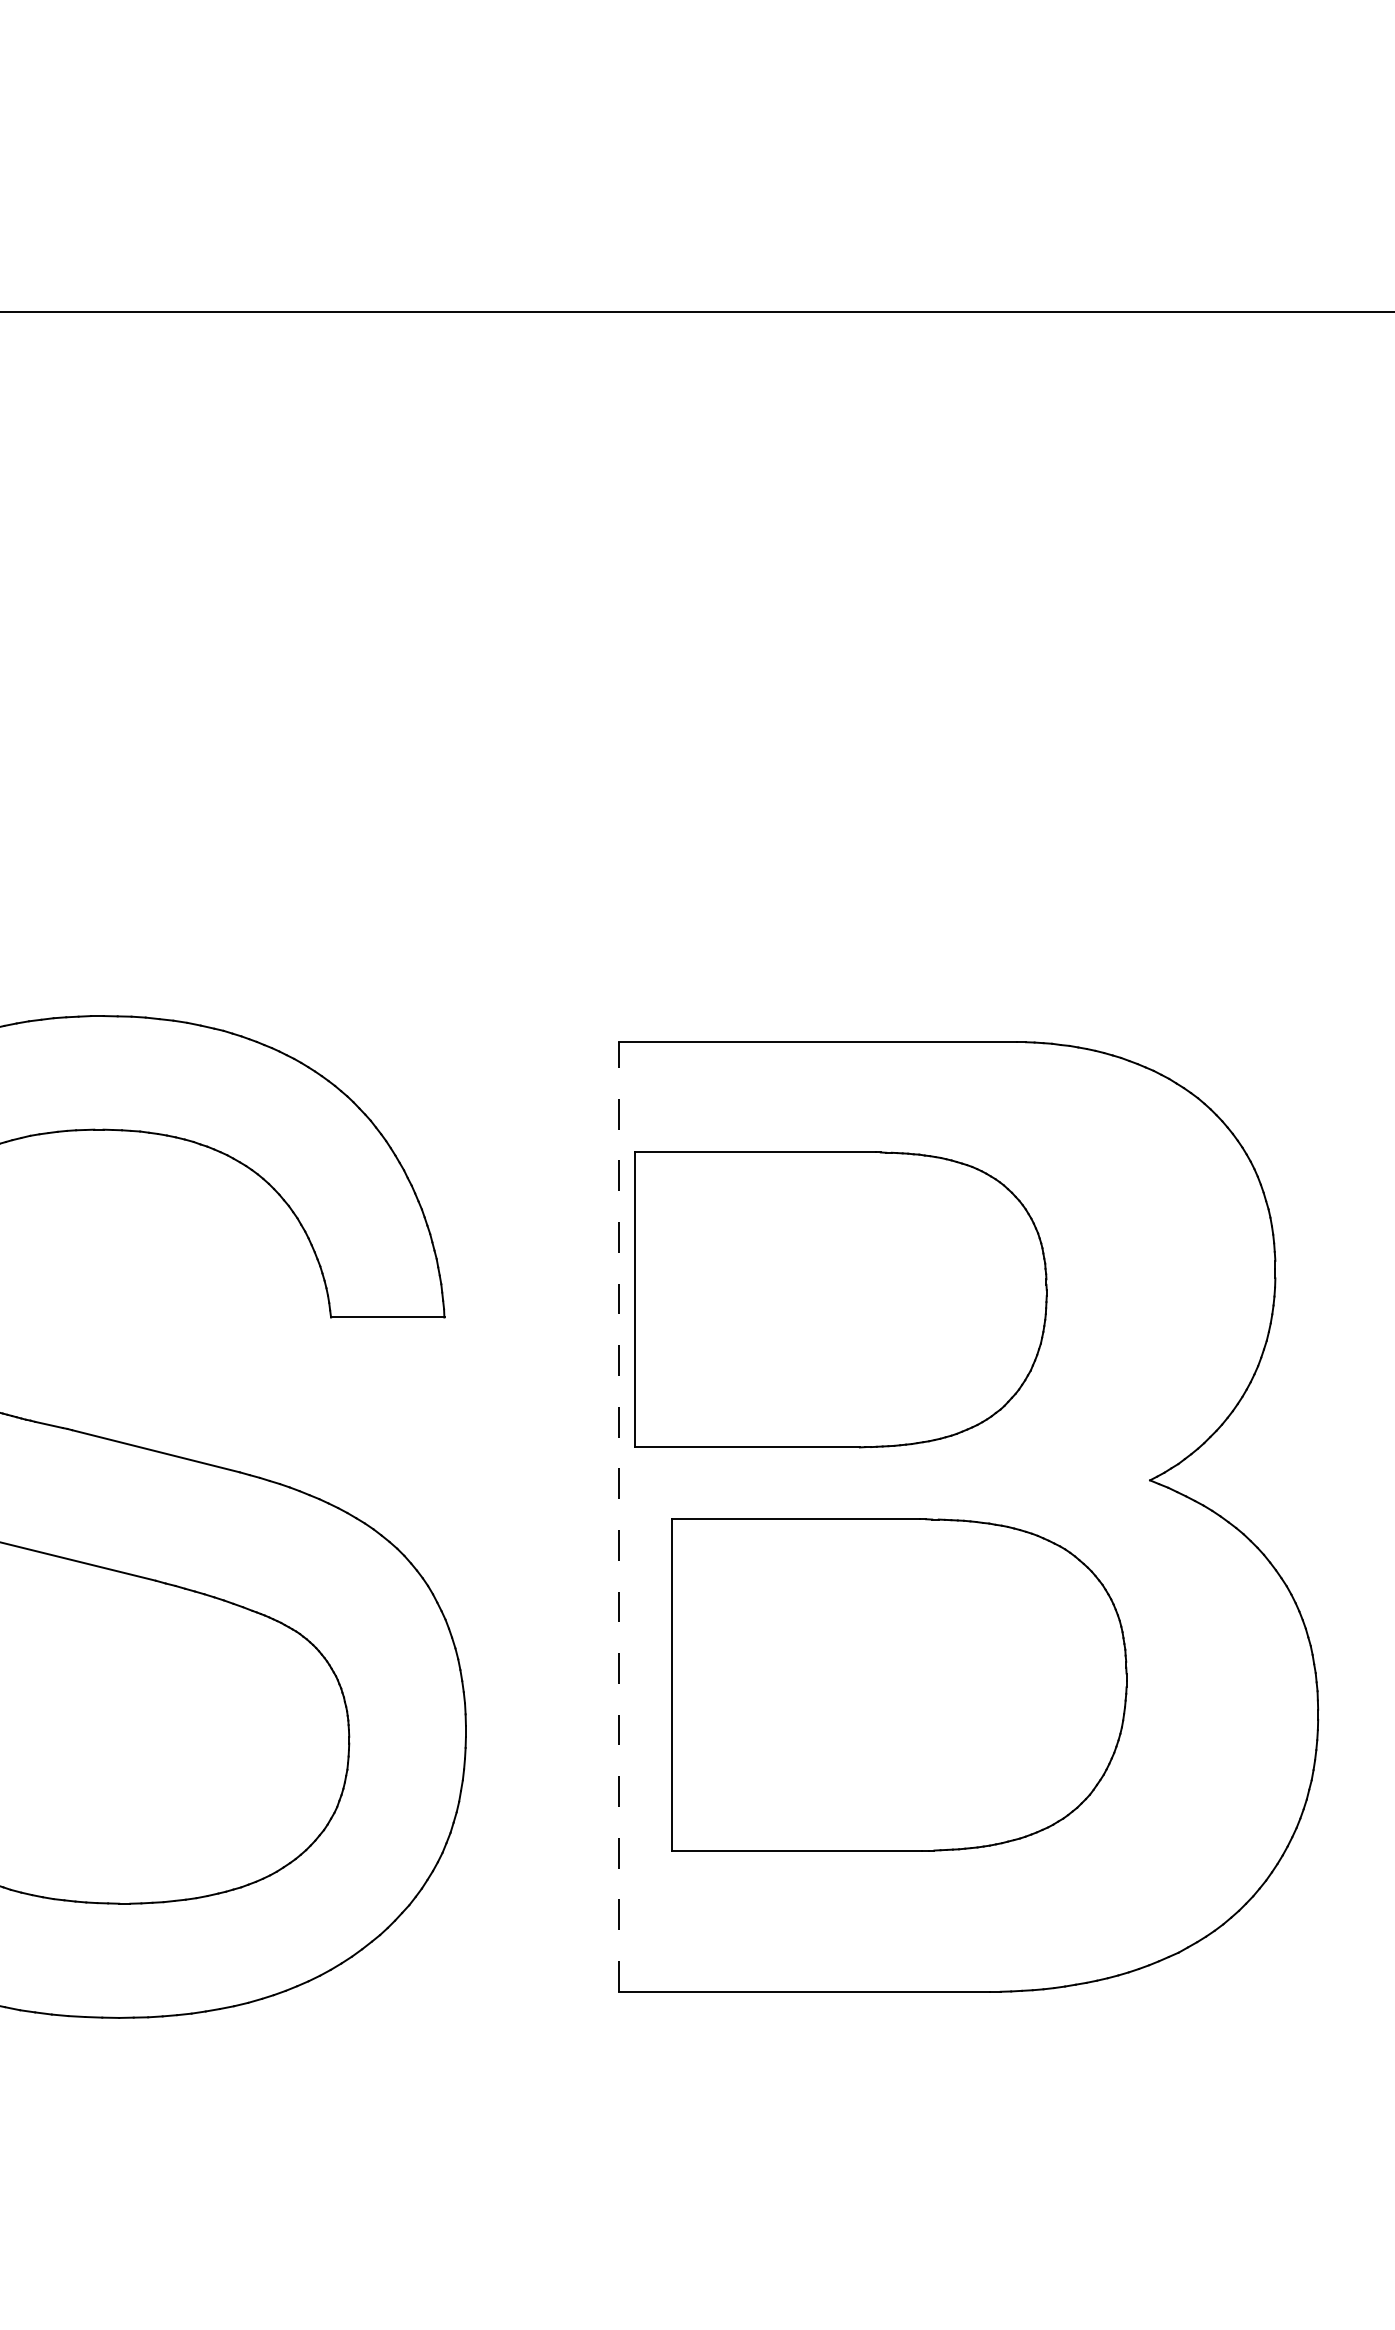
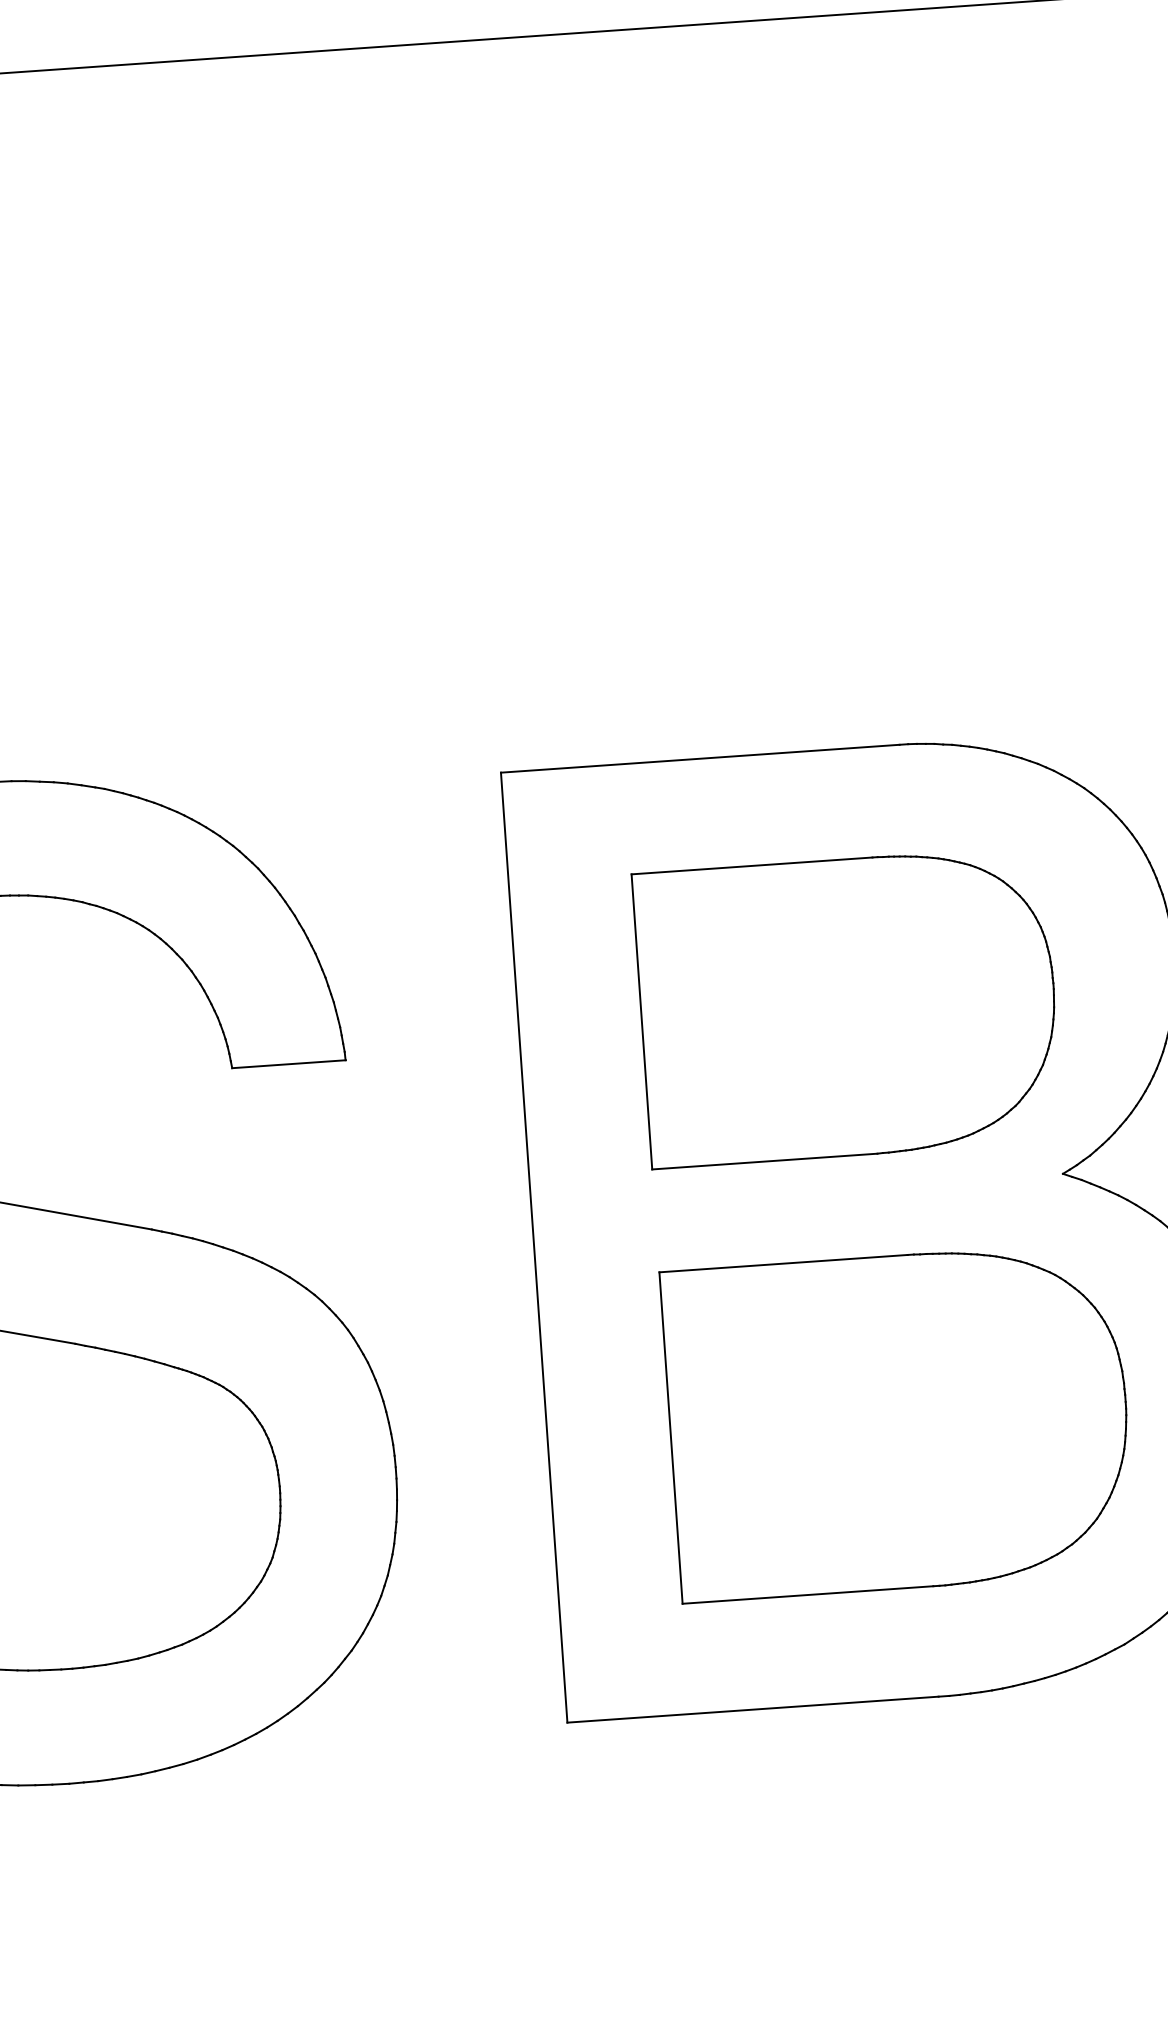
part: (840, 1299) -> (847, 1007), moved
line: (618, 1517) -> (533, 1248), dashed -> solid
part: (899, 1684) -> (898, 1421), moved

